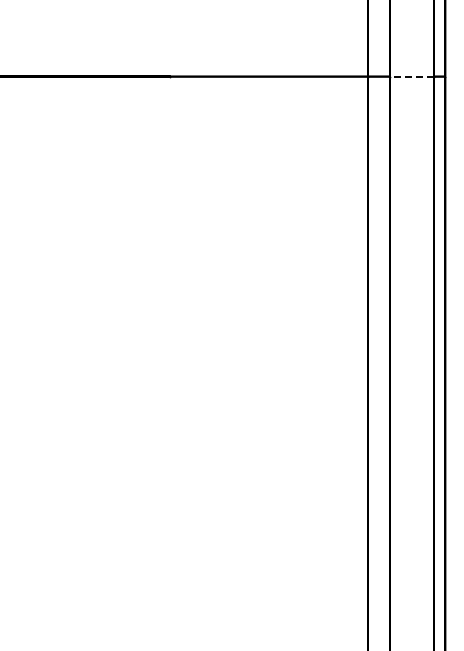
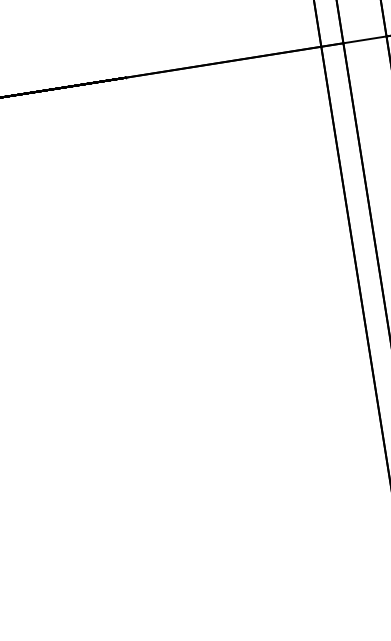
line: (411, 76) -> (364, 39), dashed -> solid

